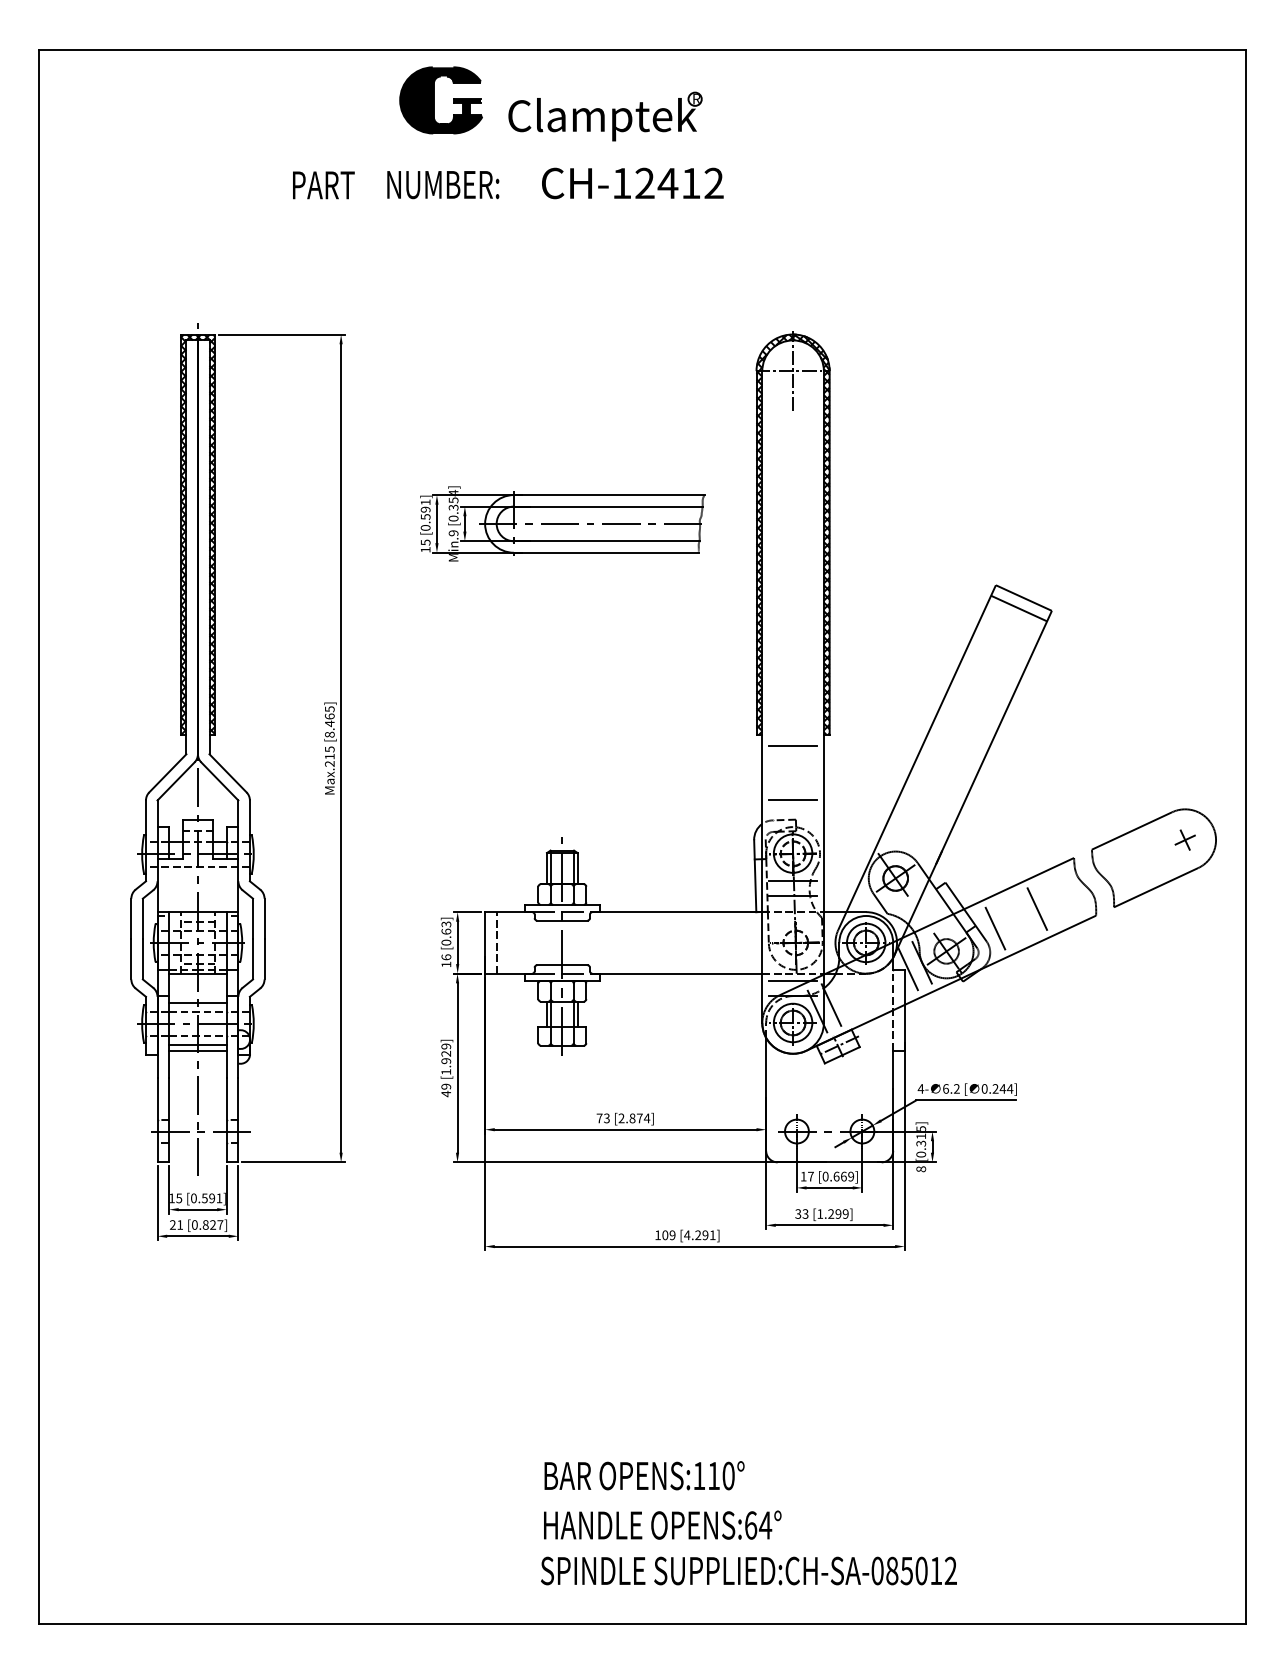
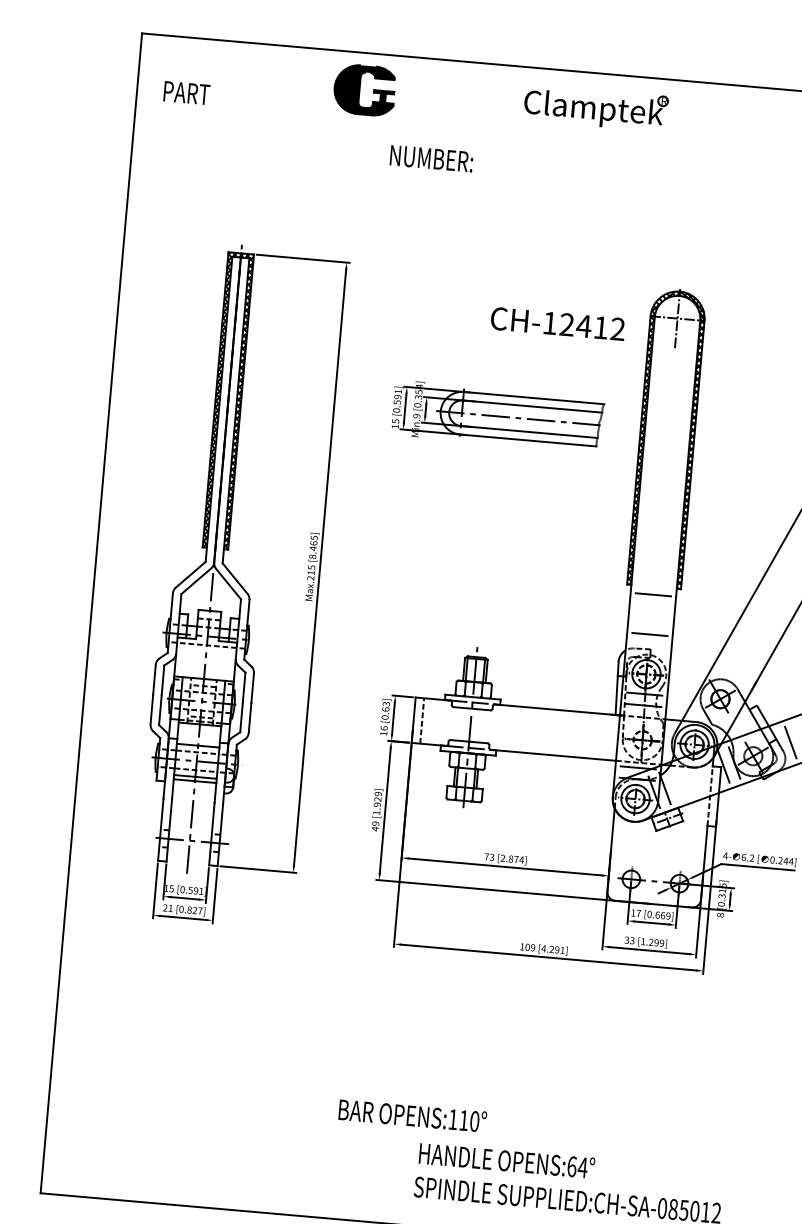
part: (440, 100) -> (364, 90), moved
part: (605, 116) -> (596, 108), moved
text: (632, 183) -> (557, 324), moved
text: (323, 185) -> (186, 93), moved
text: (644, 1475) -> (412, 1115), moved

